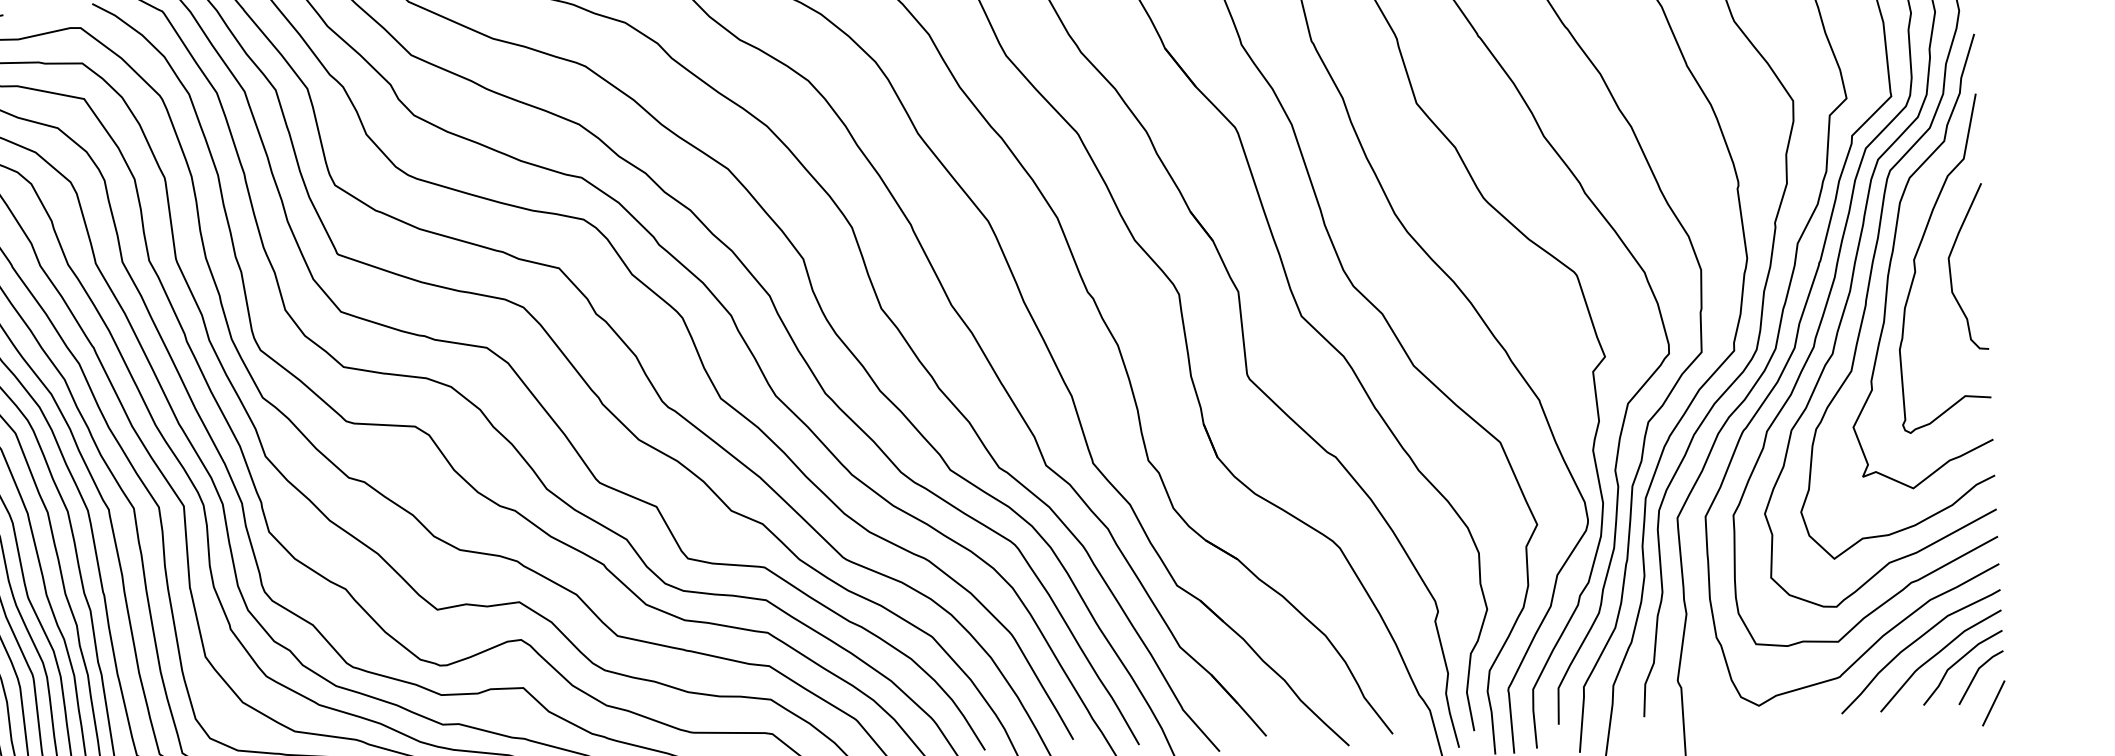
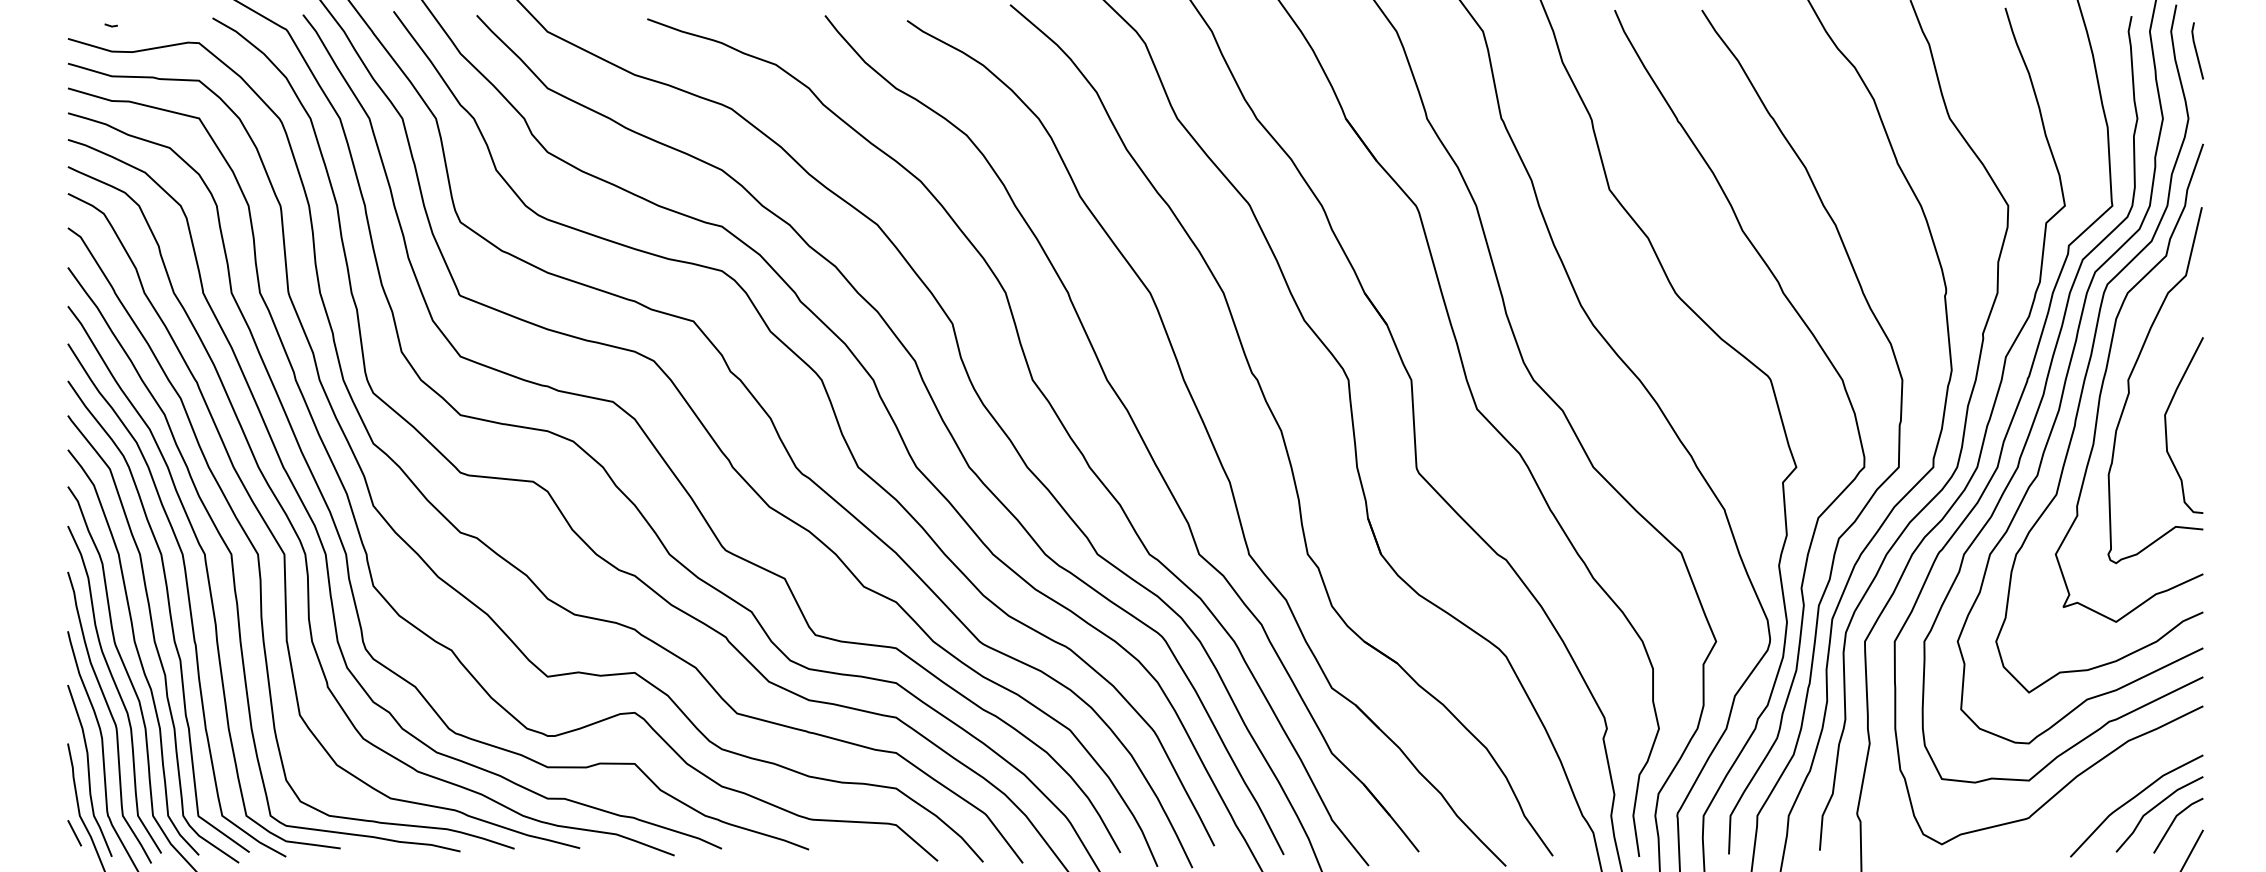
curve: (1950, 268) -> (2166, 425), moved
curve: (1912, 644) -> (2107, 787), removed

